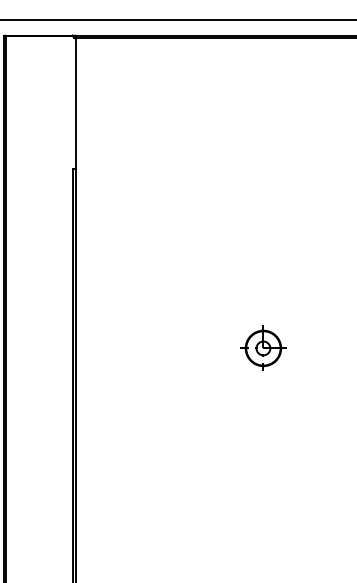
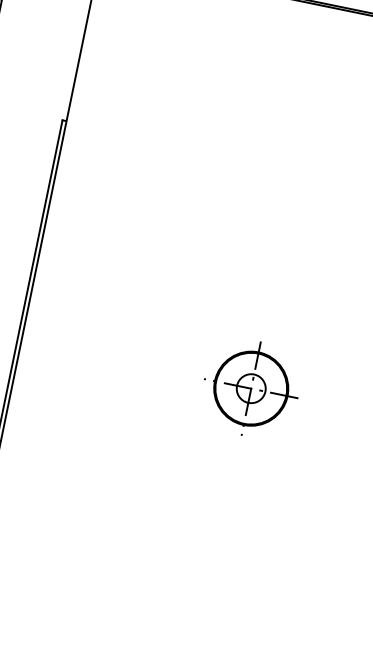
part: (263, 348) -> (251, 388), size x1.67

